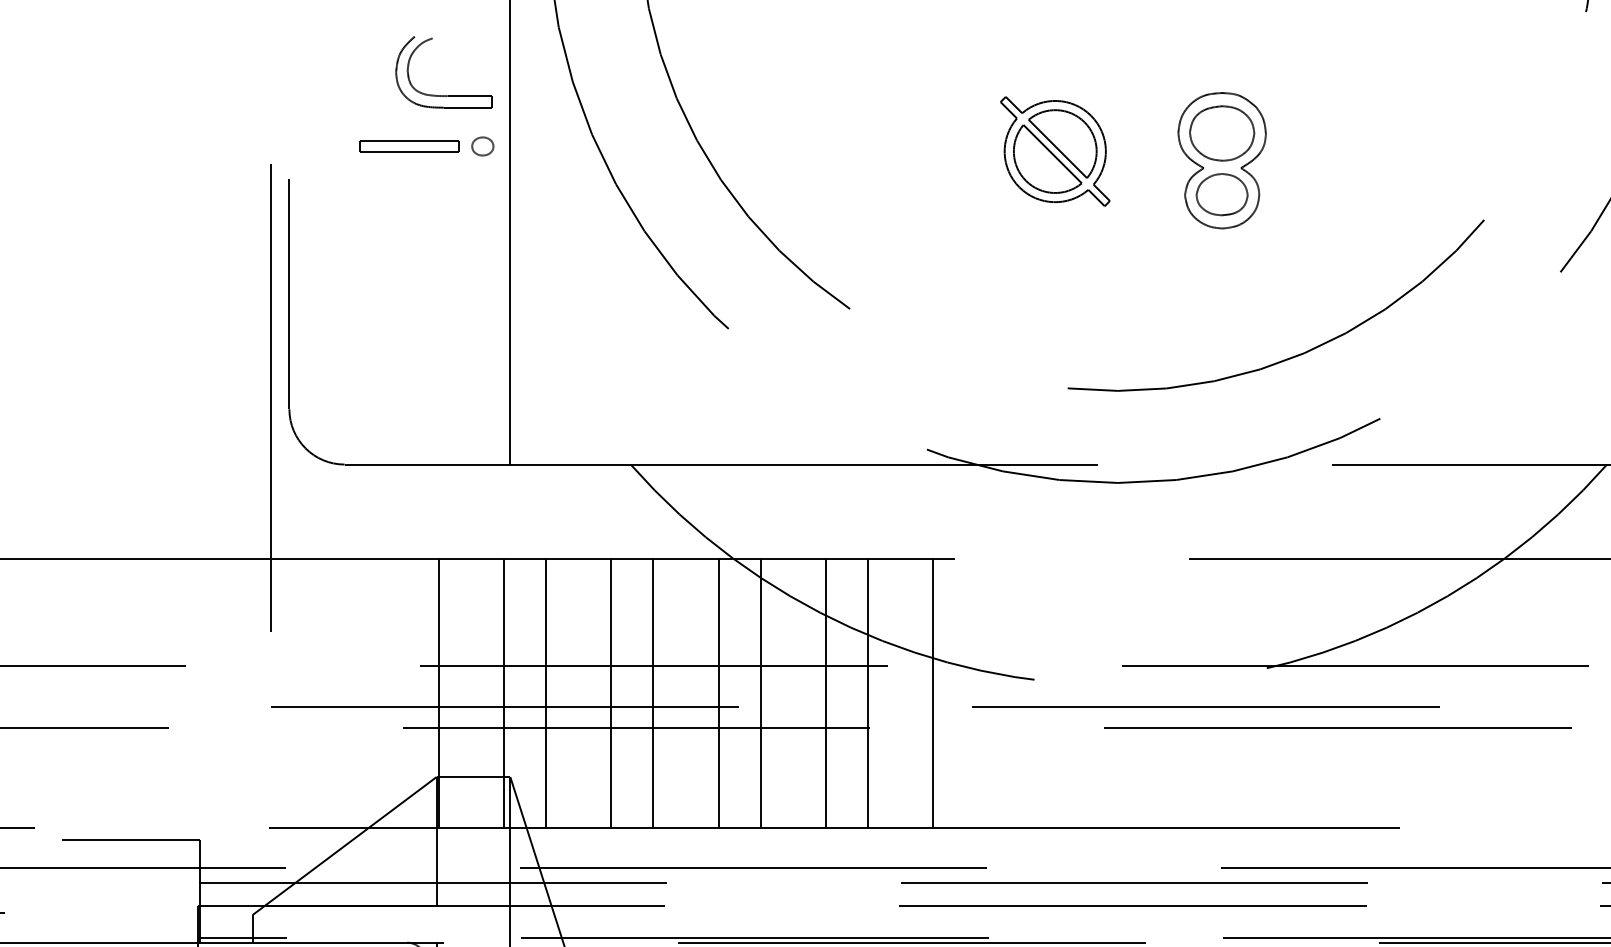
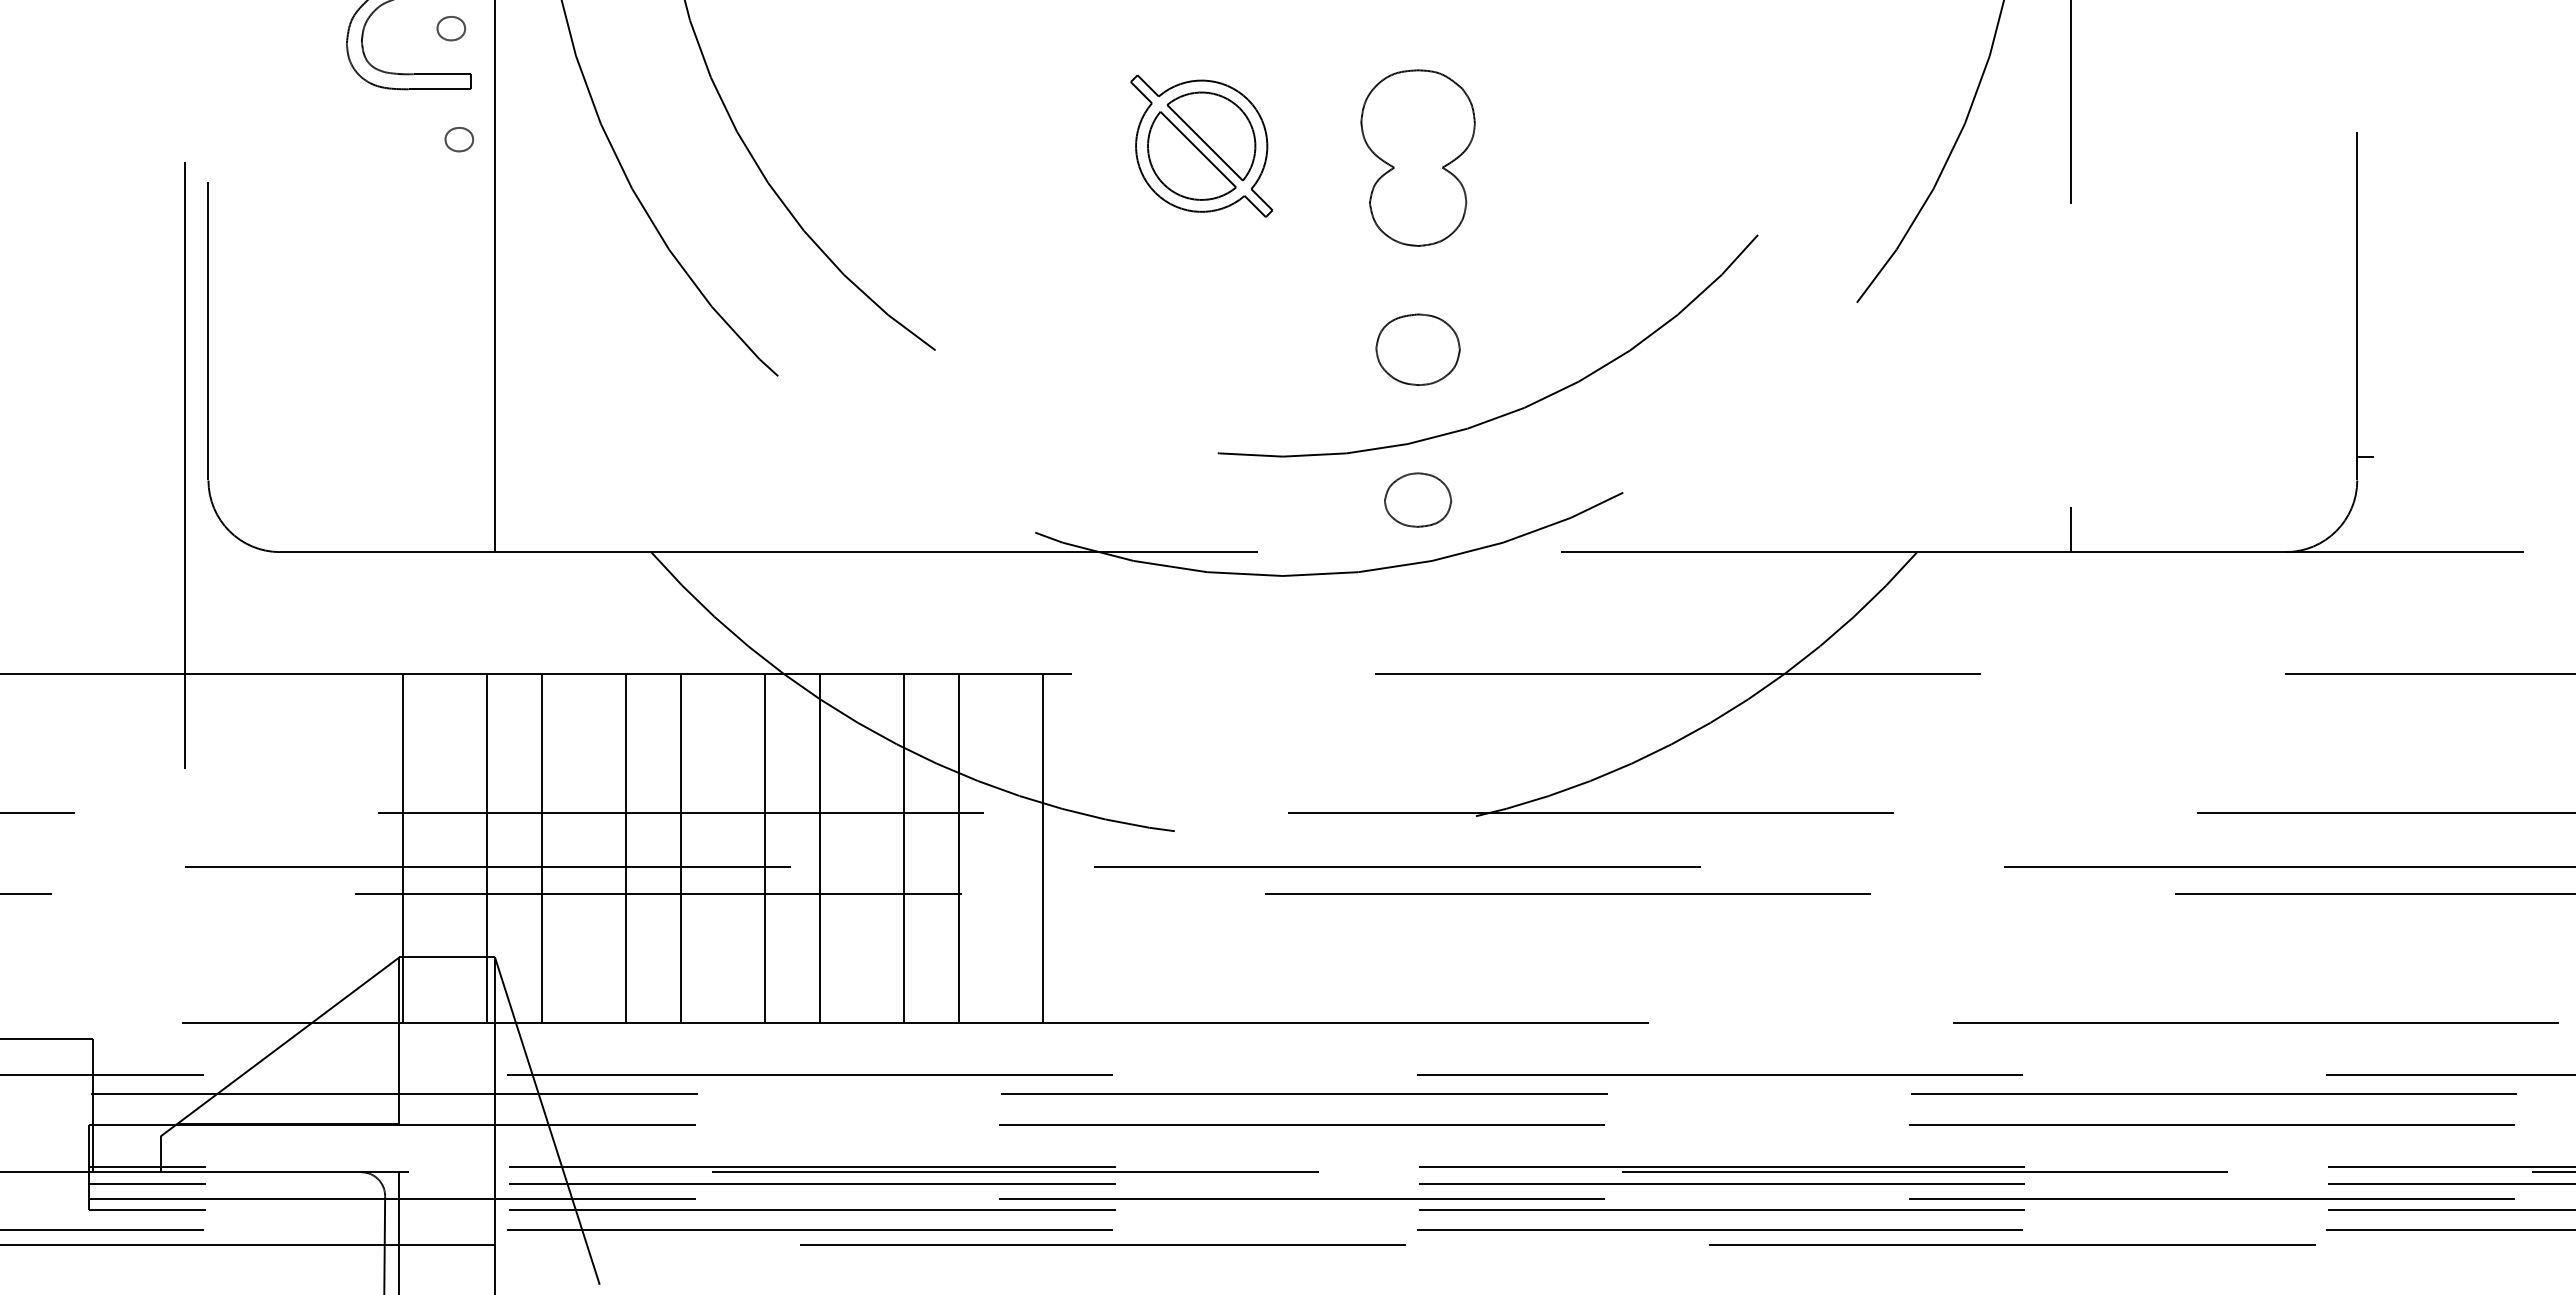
part: (476, 60) -> (451, 28), added
part: (1221, 133) -> (1417, 349), moved
part: (408, 146) -> (363, 139), removed
part: (1222, 194) -> (1418, 499), moved

